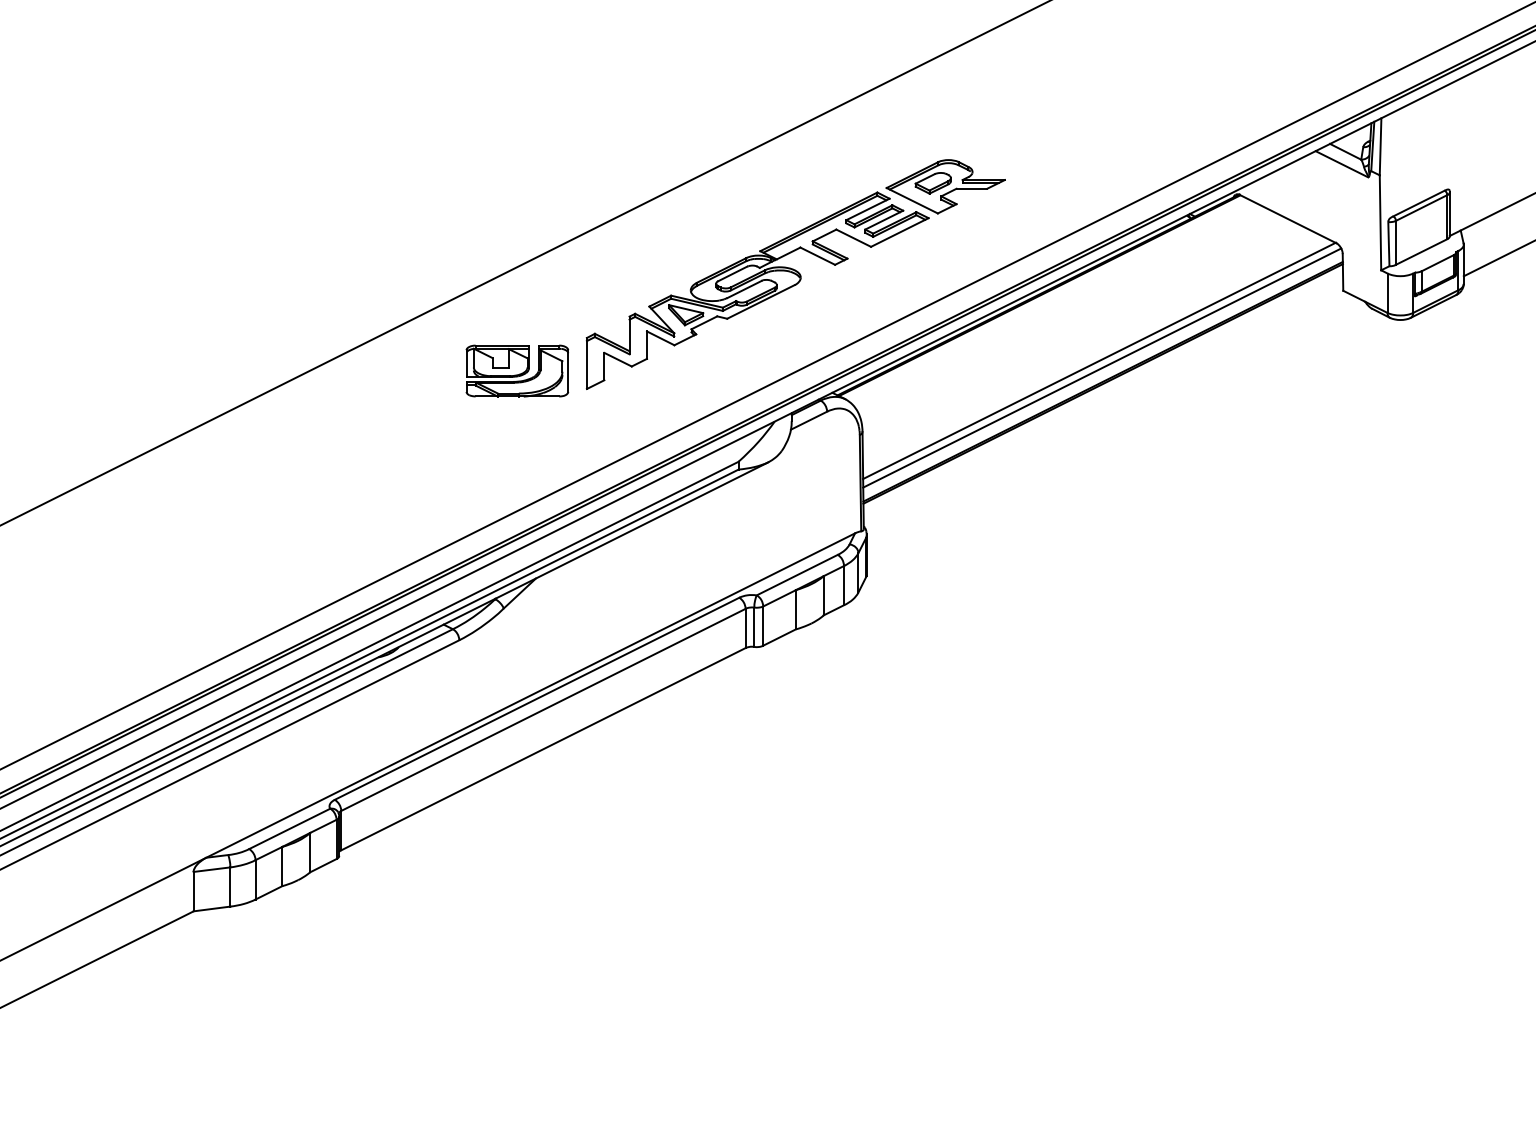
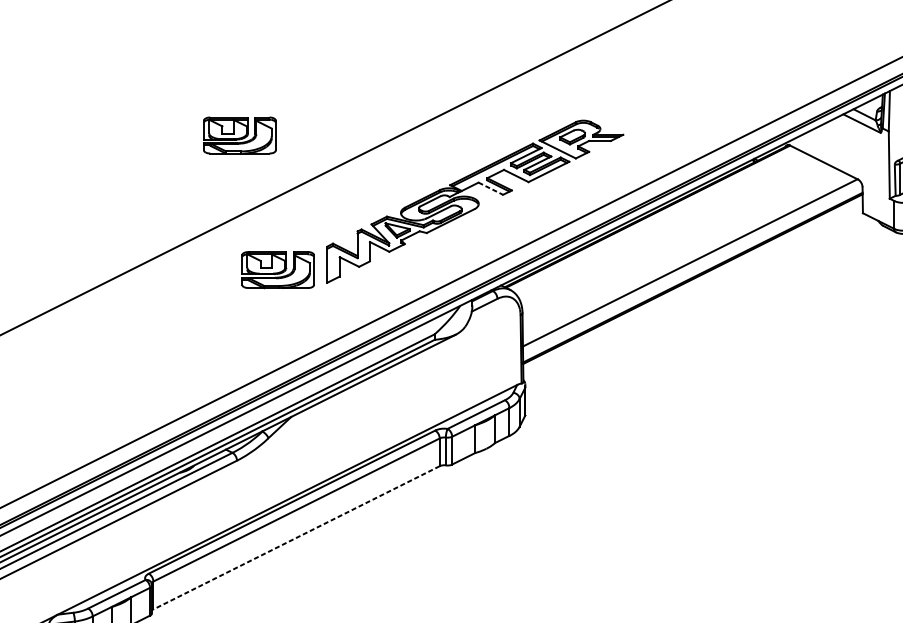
part: (463, 180) -> (239, 135), added
line: (818, 256) -> (491, 188), solid -> dashed
line: (1102, 367) -> (692, 267), removed
line: (543, 749) -> (296, 538), solid -> dashed

